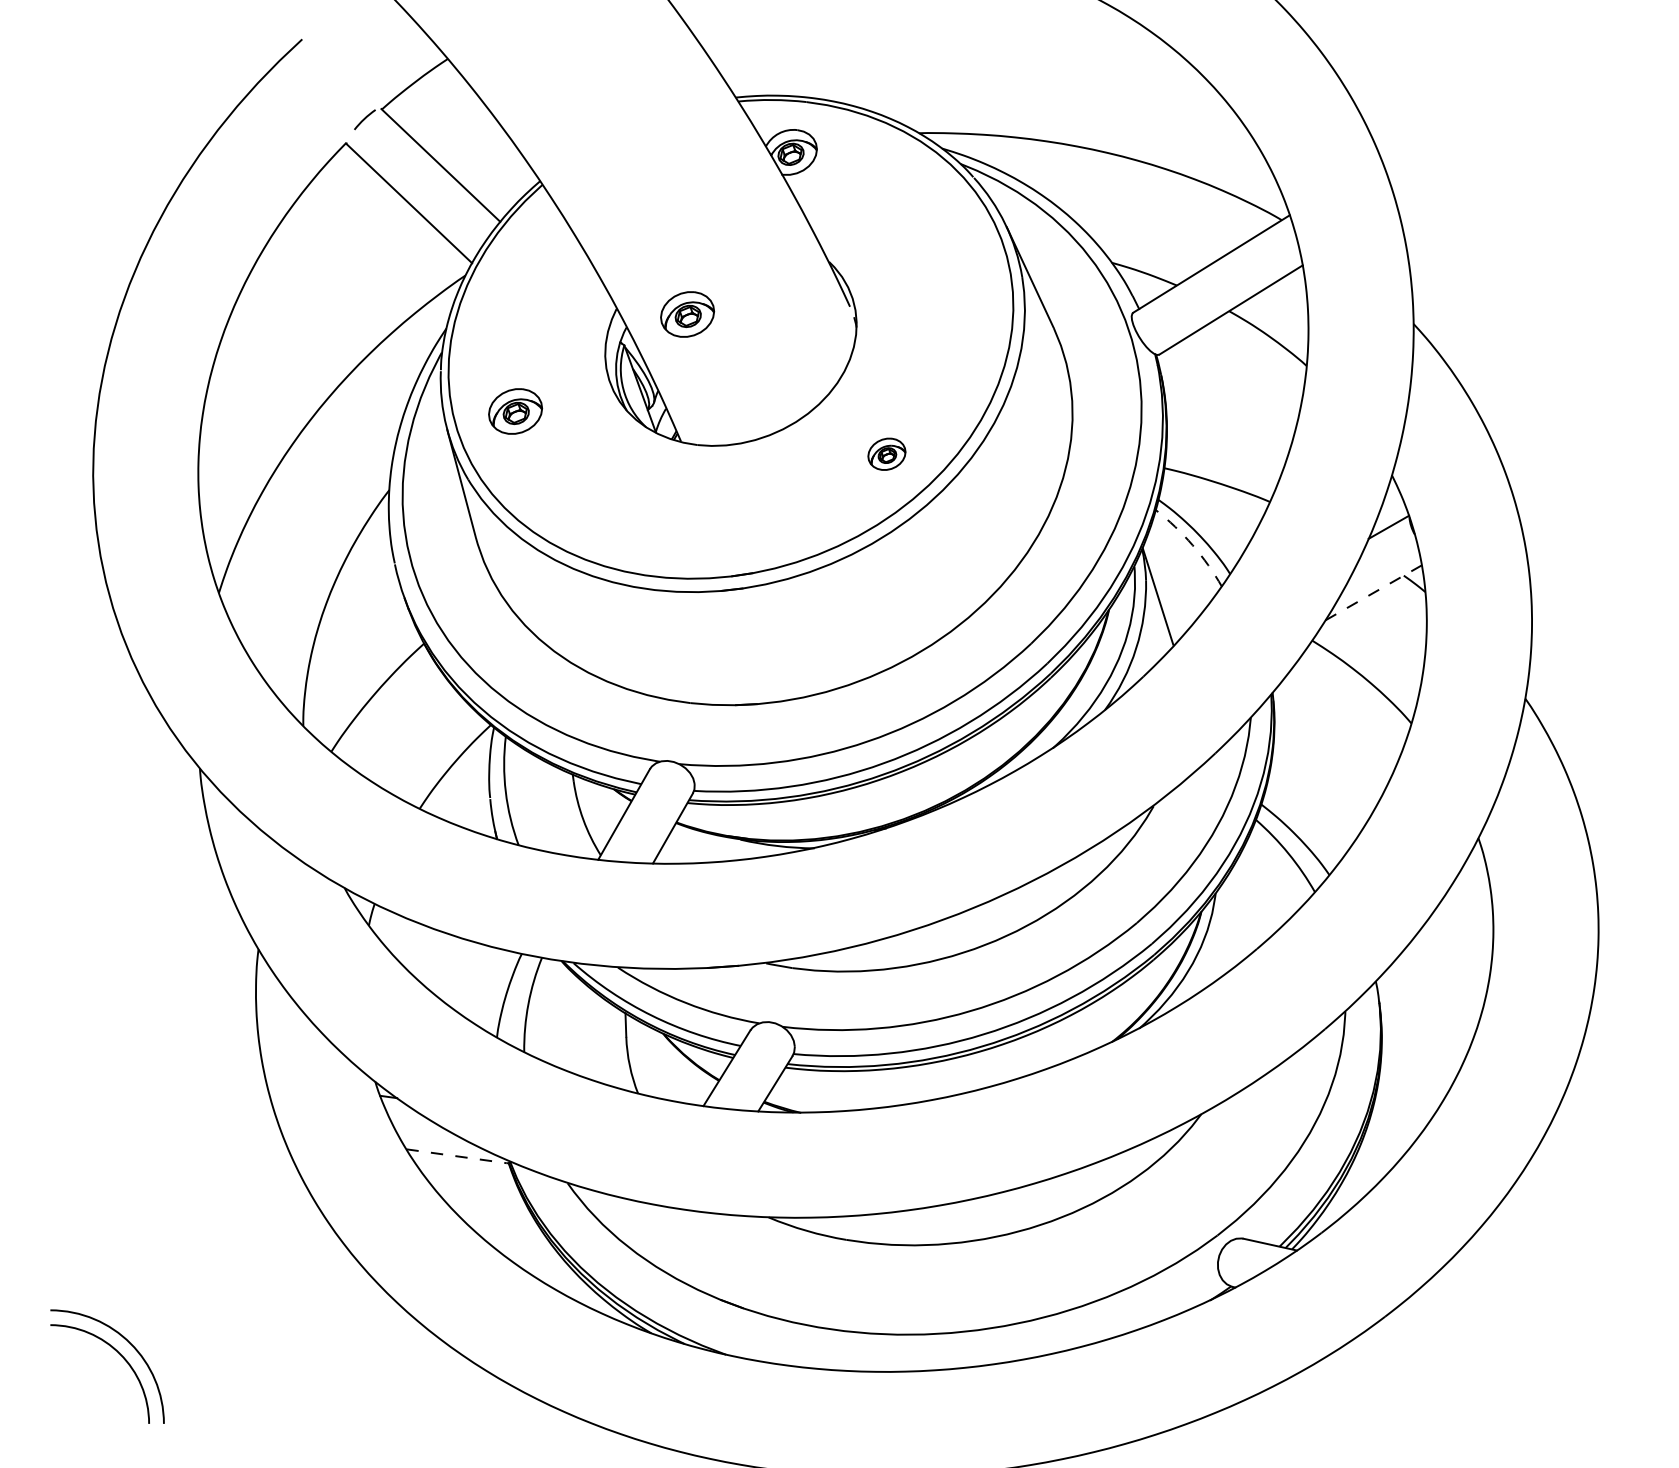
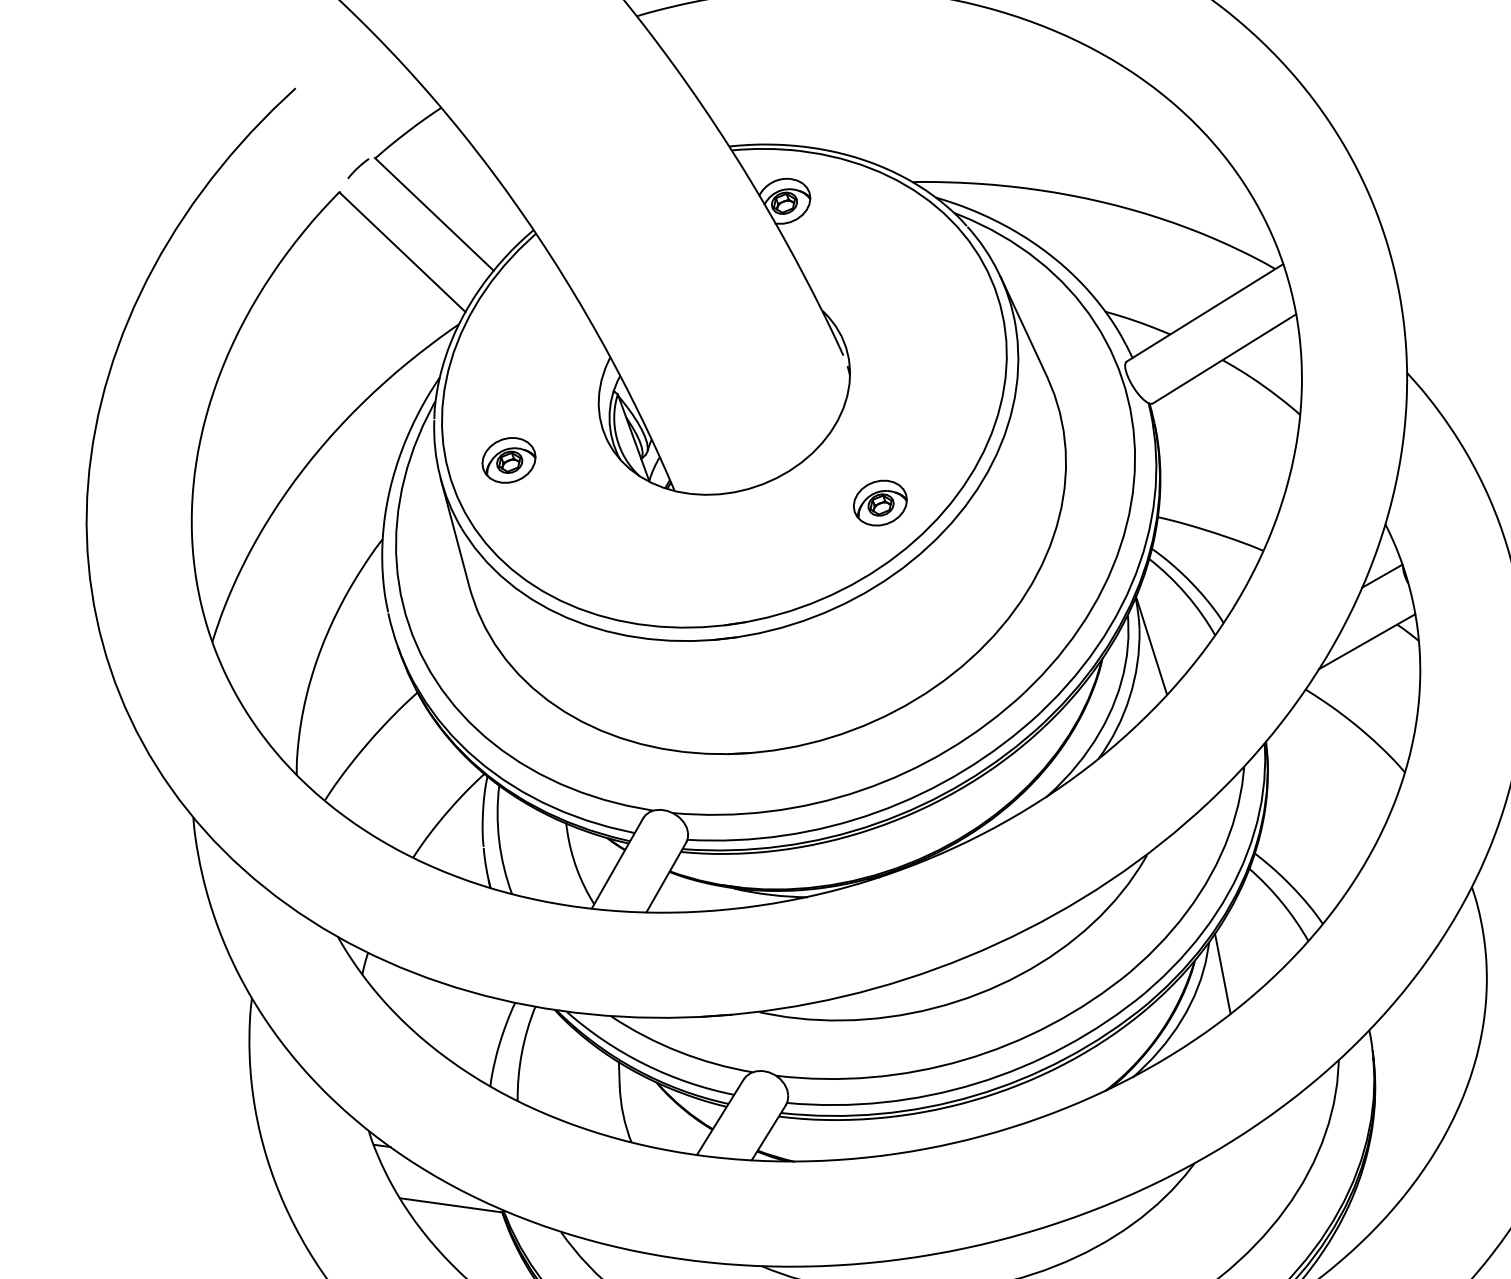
part: (687, 314) -> (680, 363), removed
part: (886, 454) -> (879, 503), size x1.43
arc: (1192, 545) -> (1185, 594), dashed -> solid
line: (1374, 592) -> (1367, 641), dashed -> solid
line: (1229, 924) -> (1222, 973), added
line: (456, 1156) -> (449, 1205), dashed -> solid

